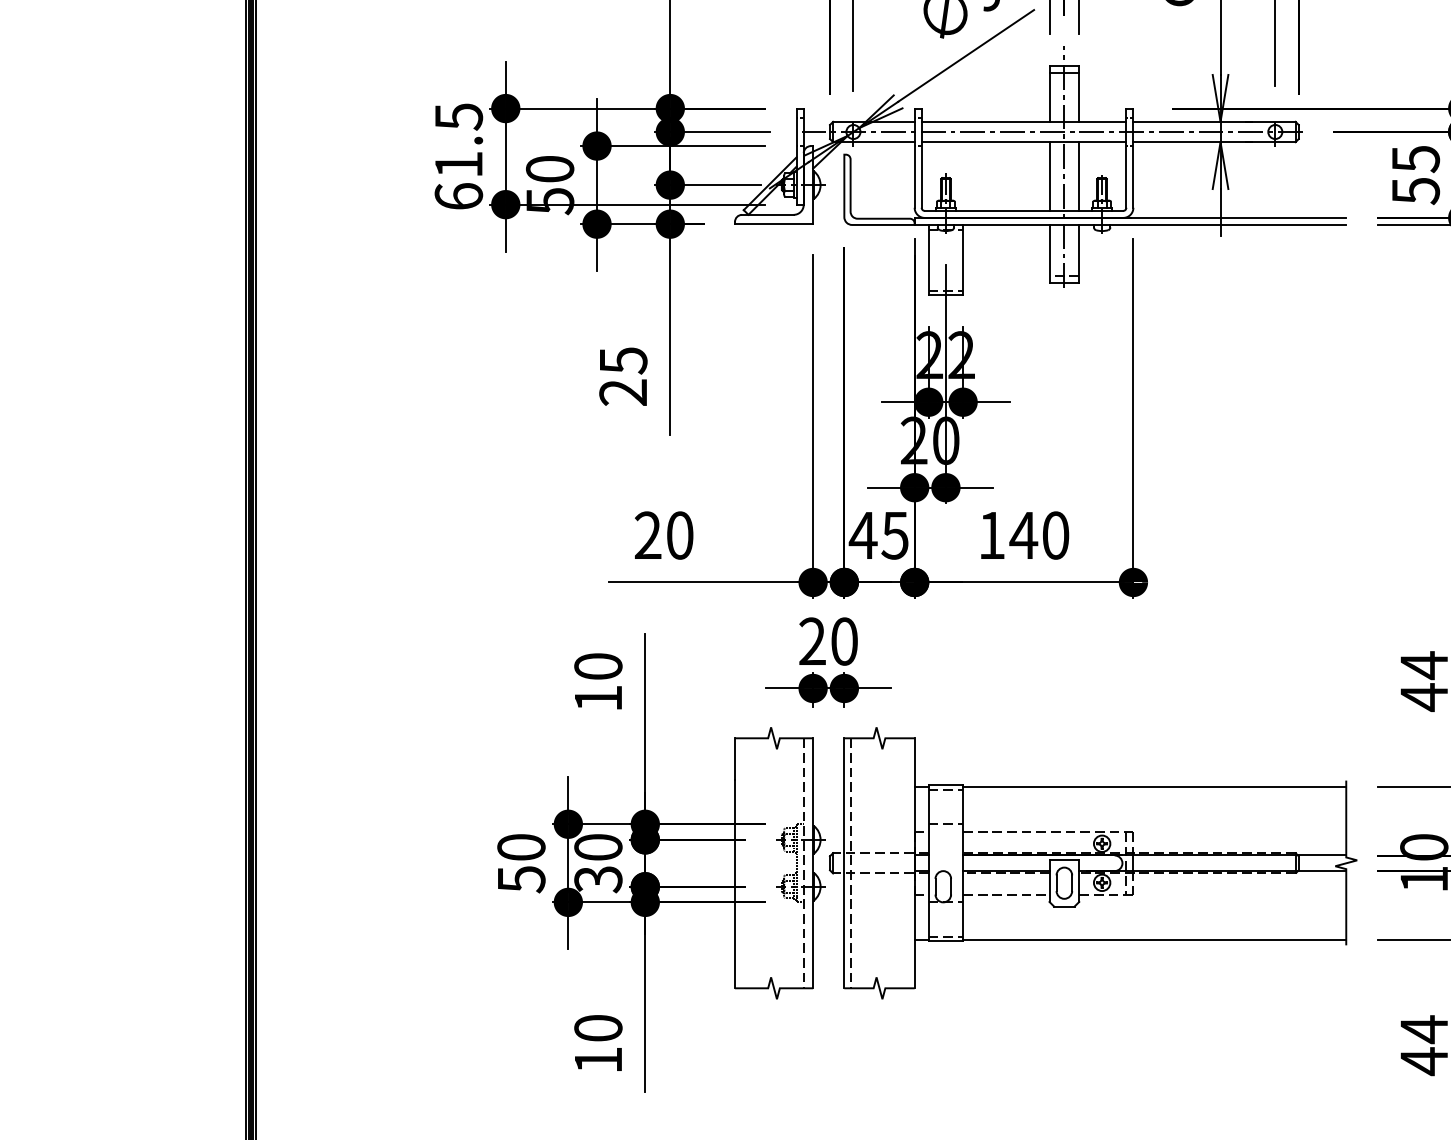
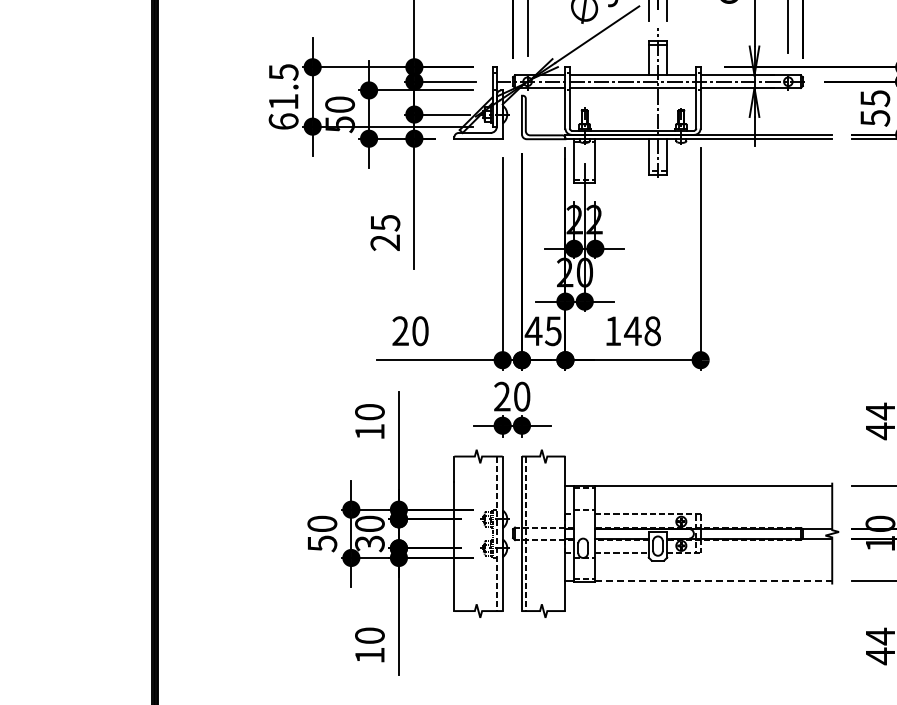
line: (1049, 176) -> (648, 109), removed
line: (1079, 176) -> (667, 109), removed
text: (1055, 536) -> (652, 331), 140 -> 148
line: (1155, 940) -> (714, 581), solid -> dashed

